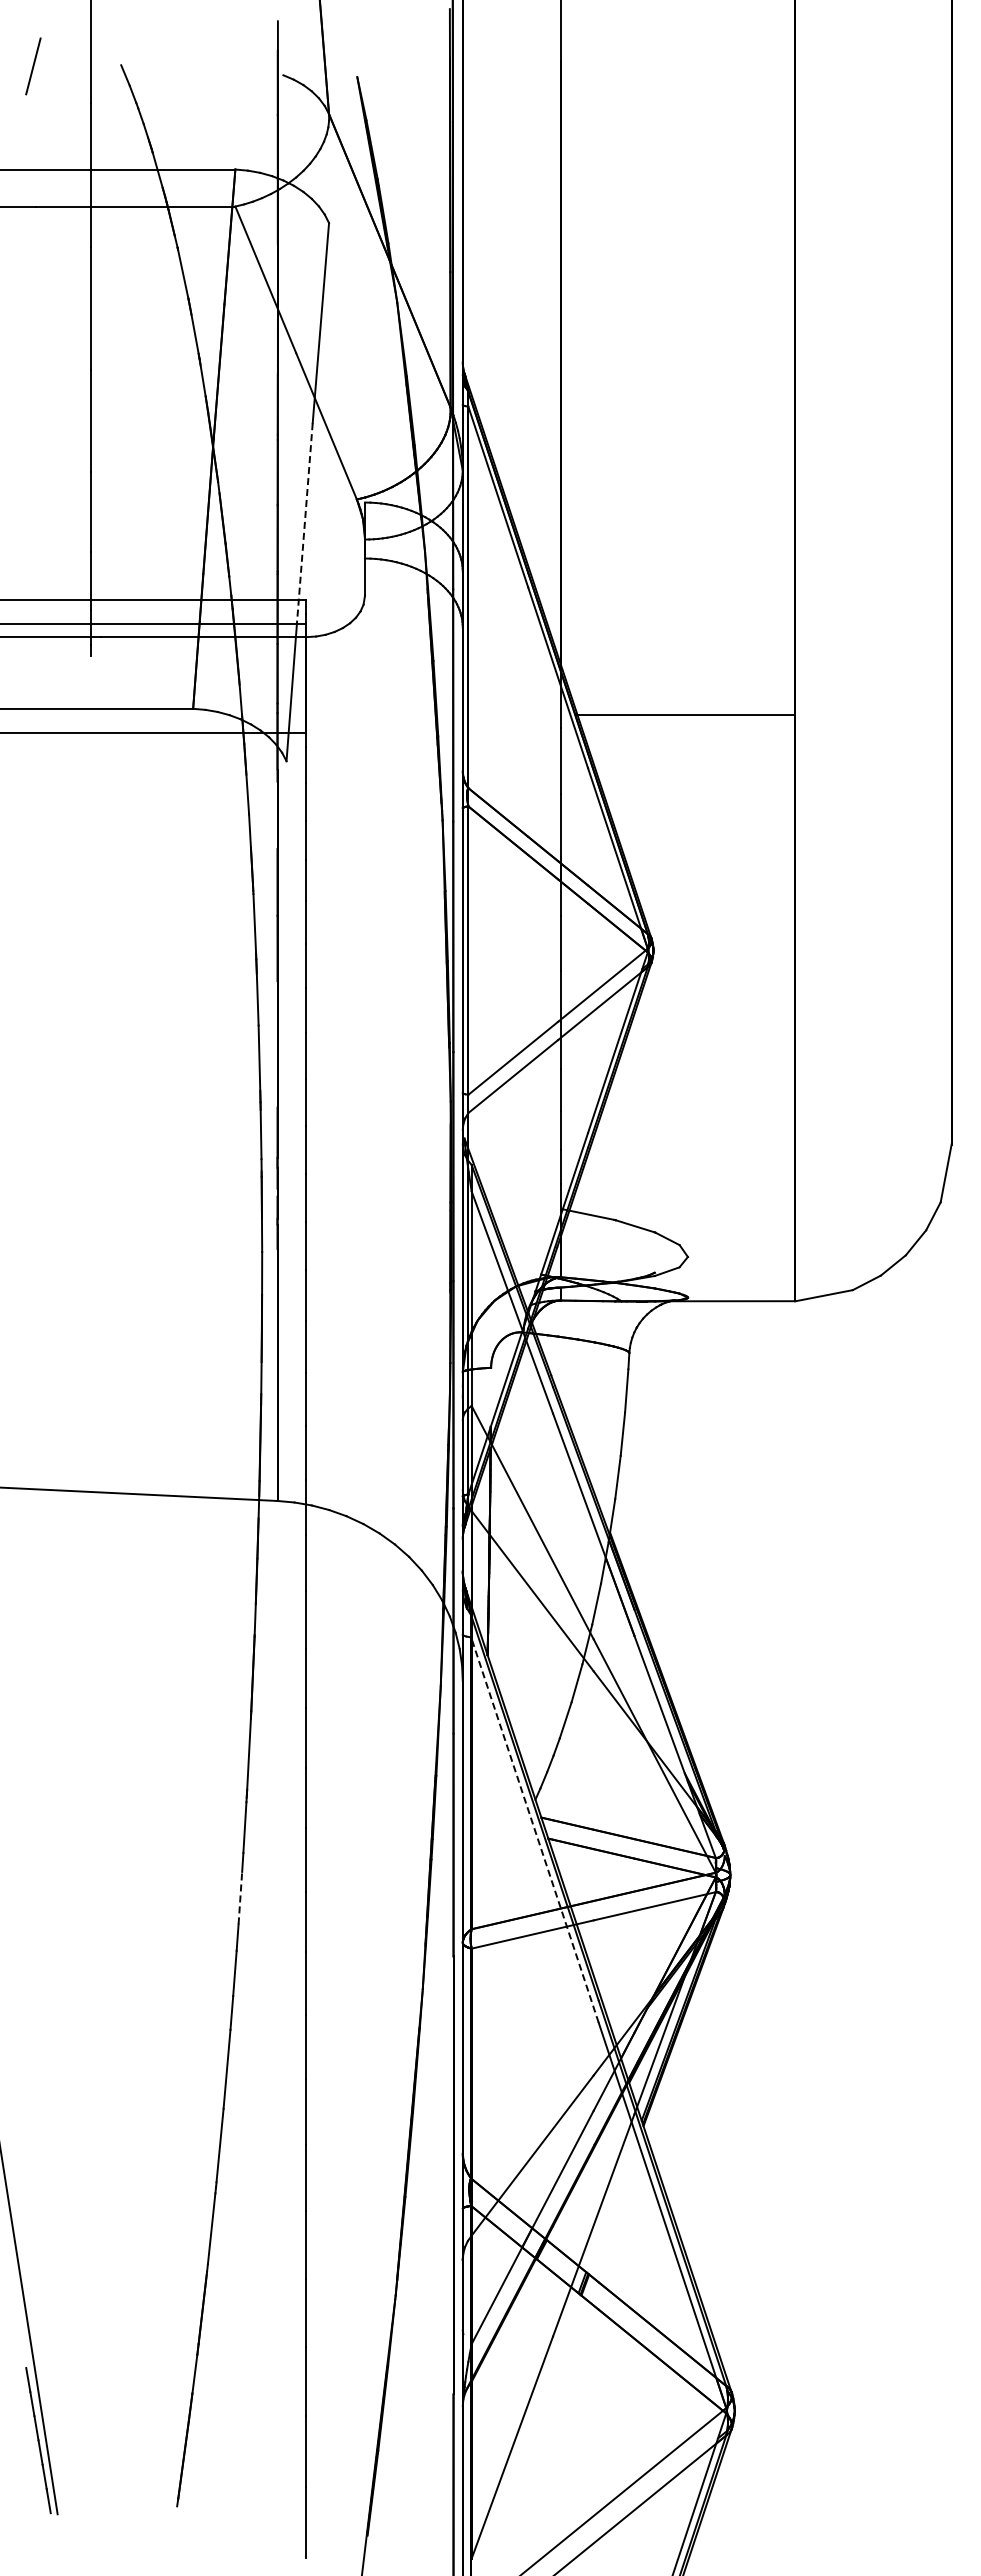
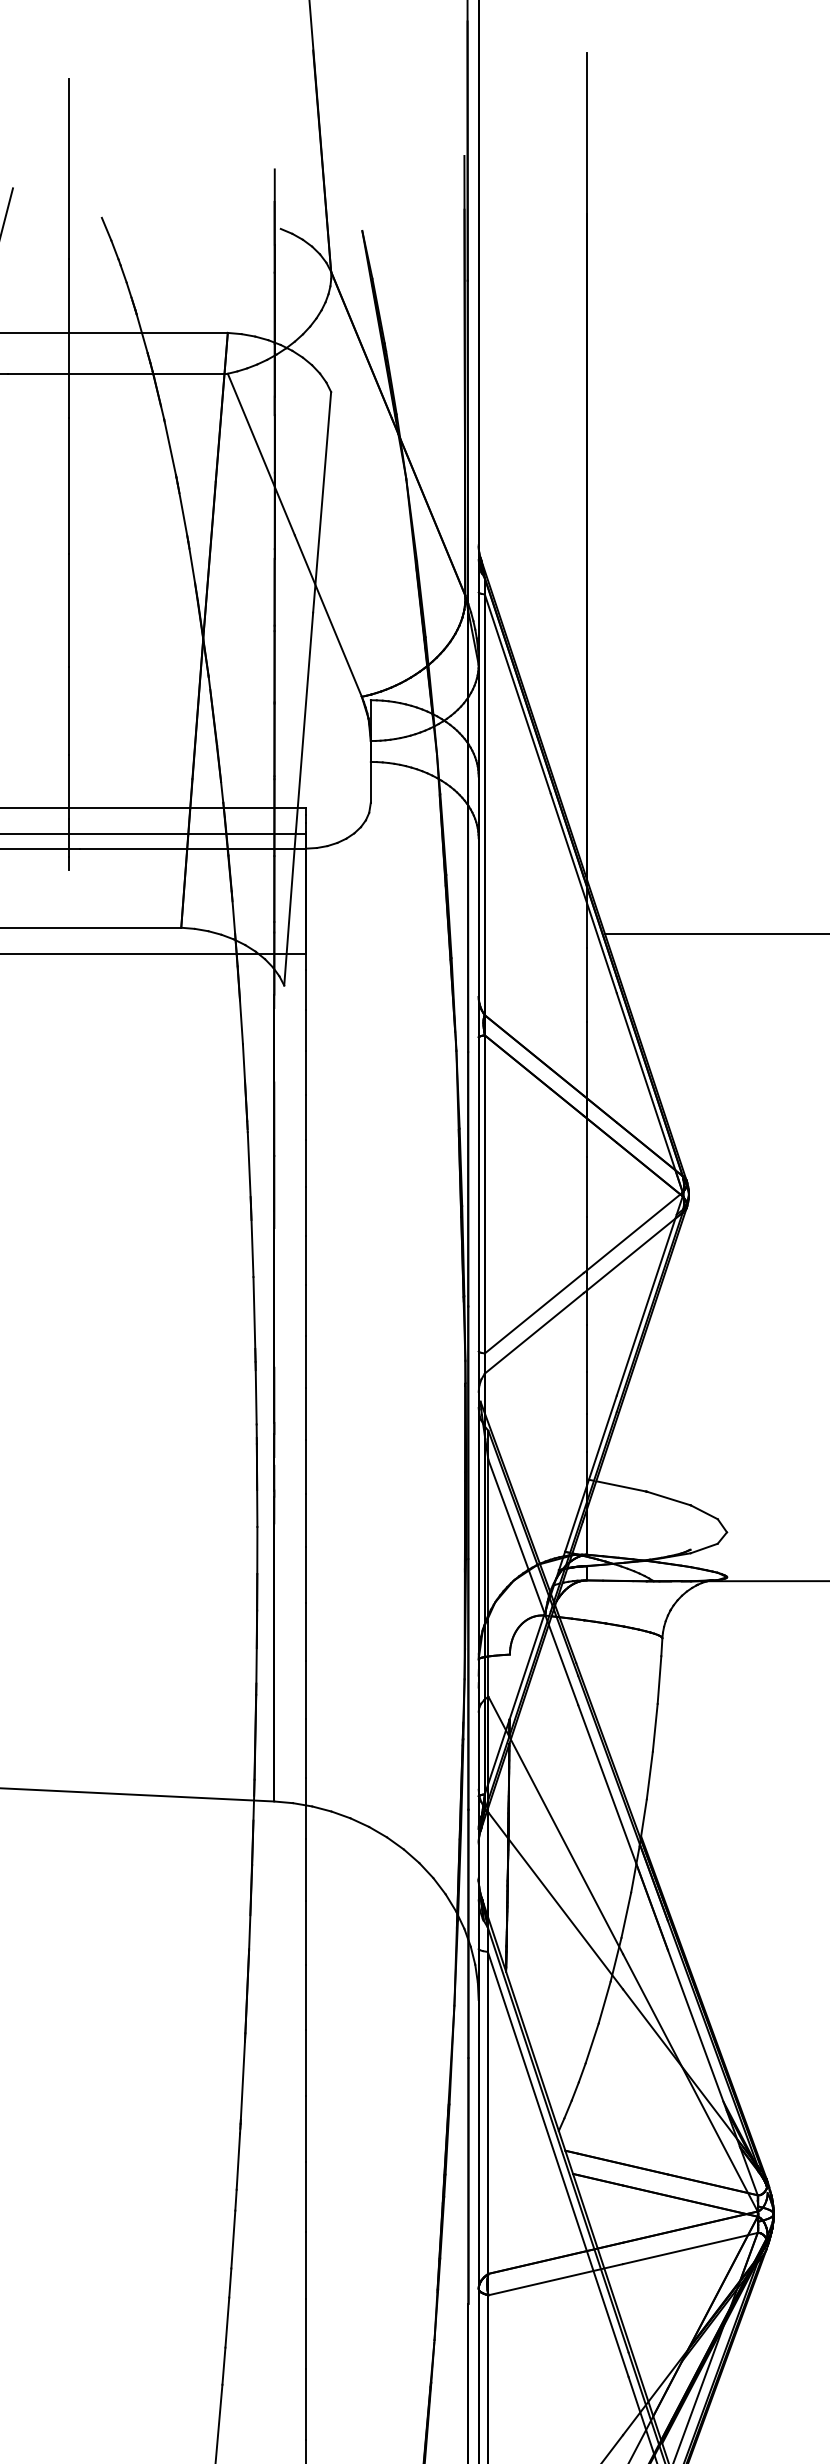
line: (304, 523) -> (304, 723), dashed -> solid
line: (534, 1830) -> (557, 2164), dashed -> solid
line: (240, 1897) -> (233, 2238), dashed -> solid

